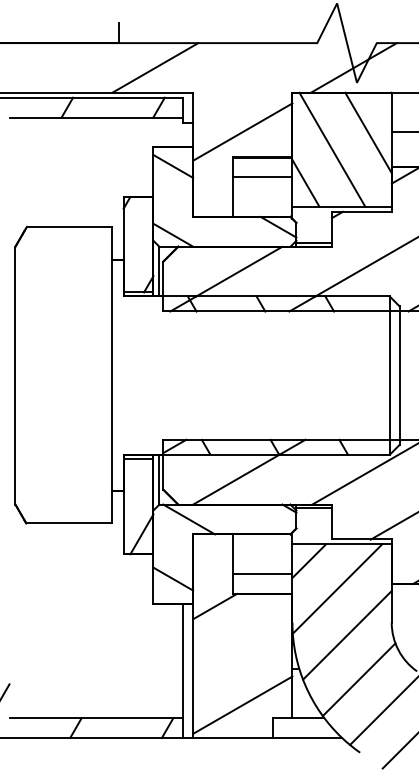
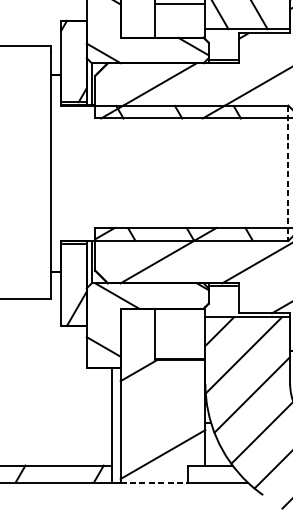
line: (389, 376) -> (288, 173), solid -> dashed
line: (262, 573) -> (179, 342), removed
line: (232, 737) -> (154, 482), solid -> dashed

